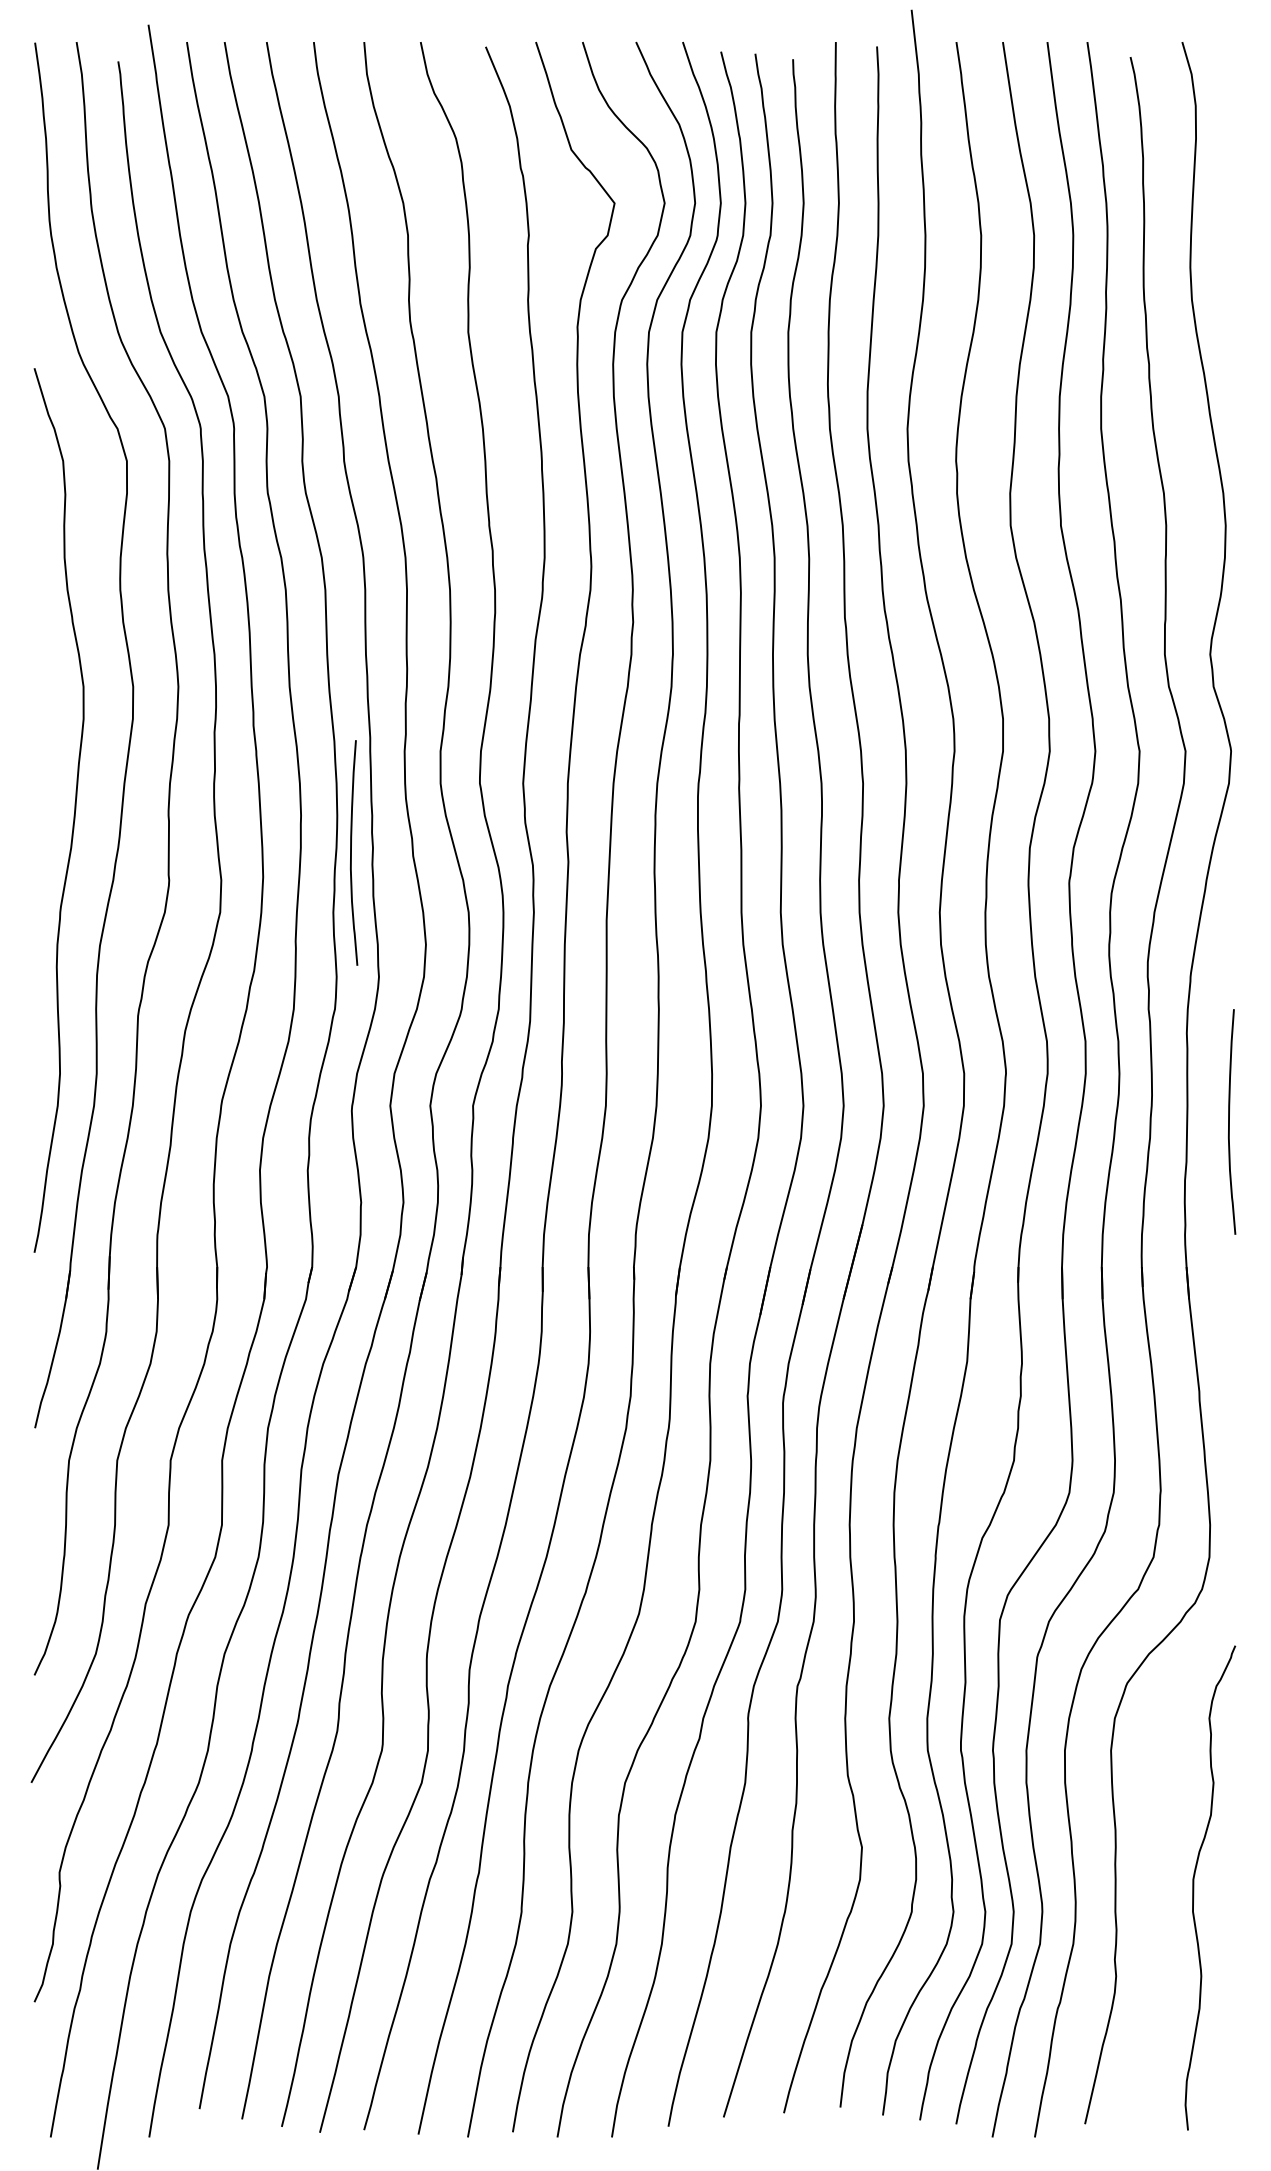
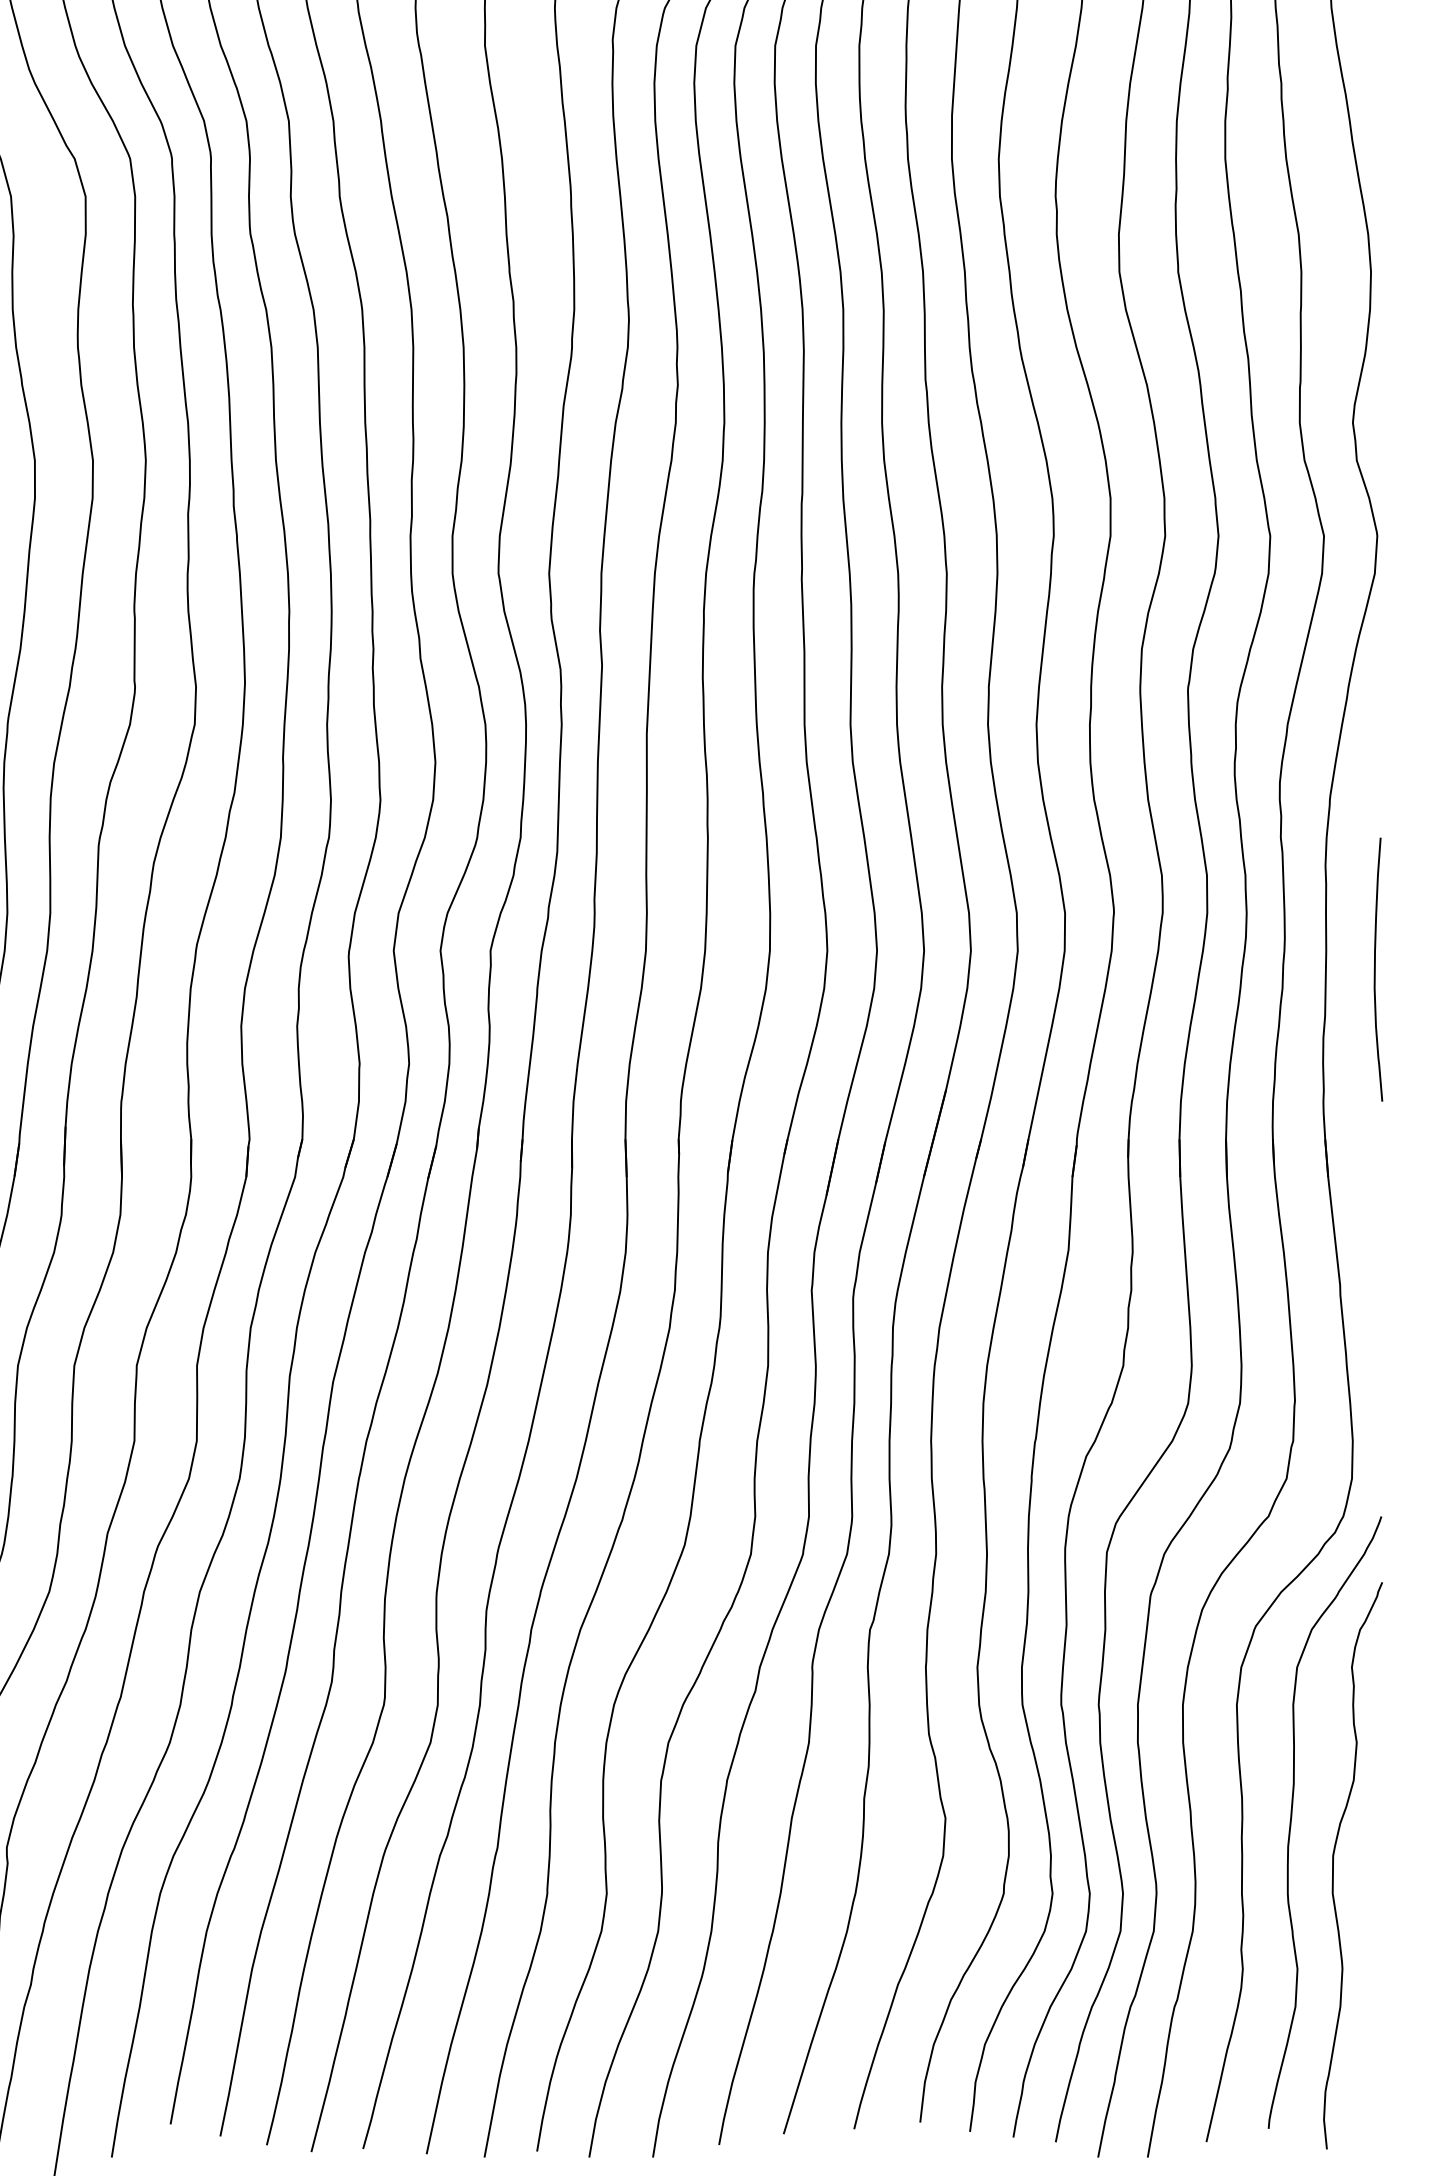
curve: (351, 852) -> (348, 654), removed
curve: (1158, 1849) -> (1292, 1820), added

